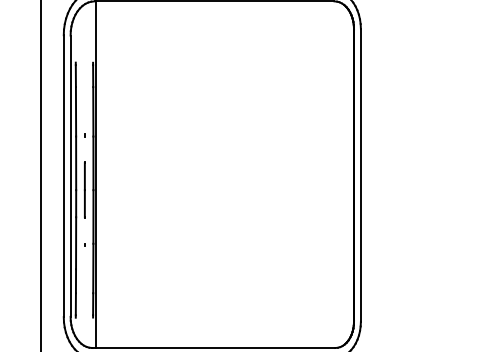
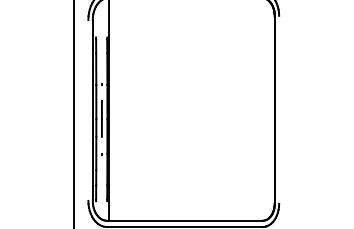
line: (63, 174) -> (88, 109), removed
line: (361, 174) -> (279, 109), removed

